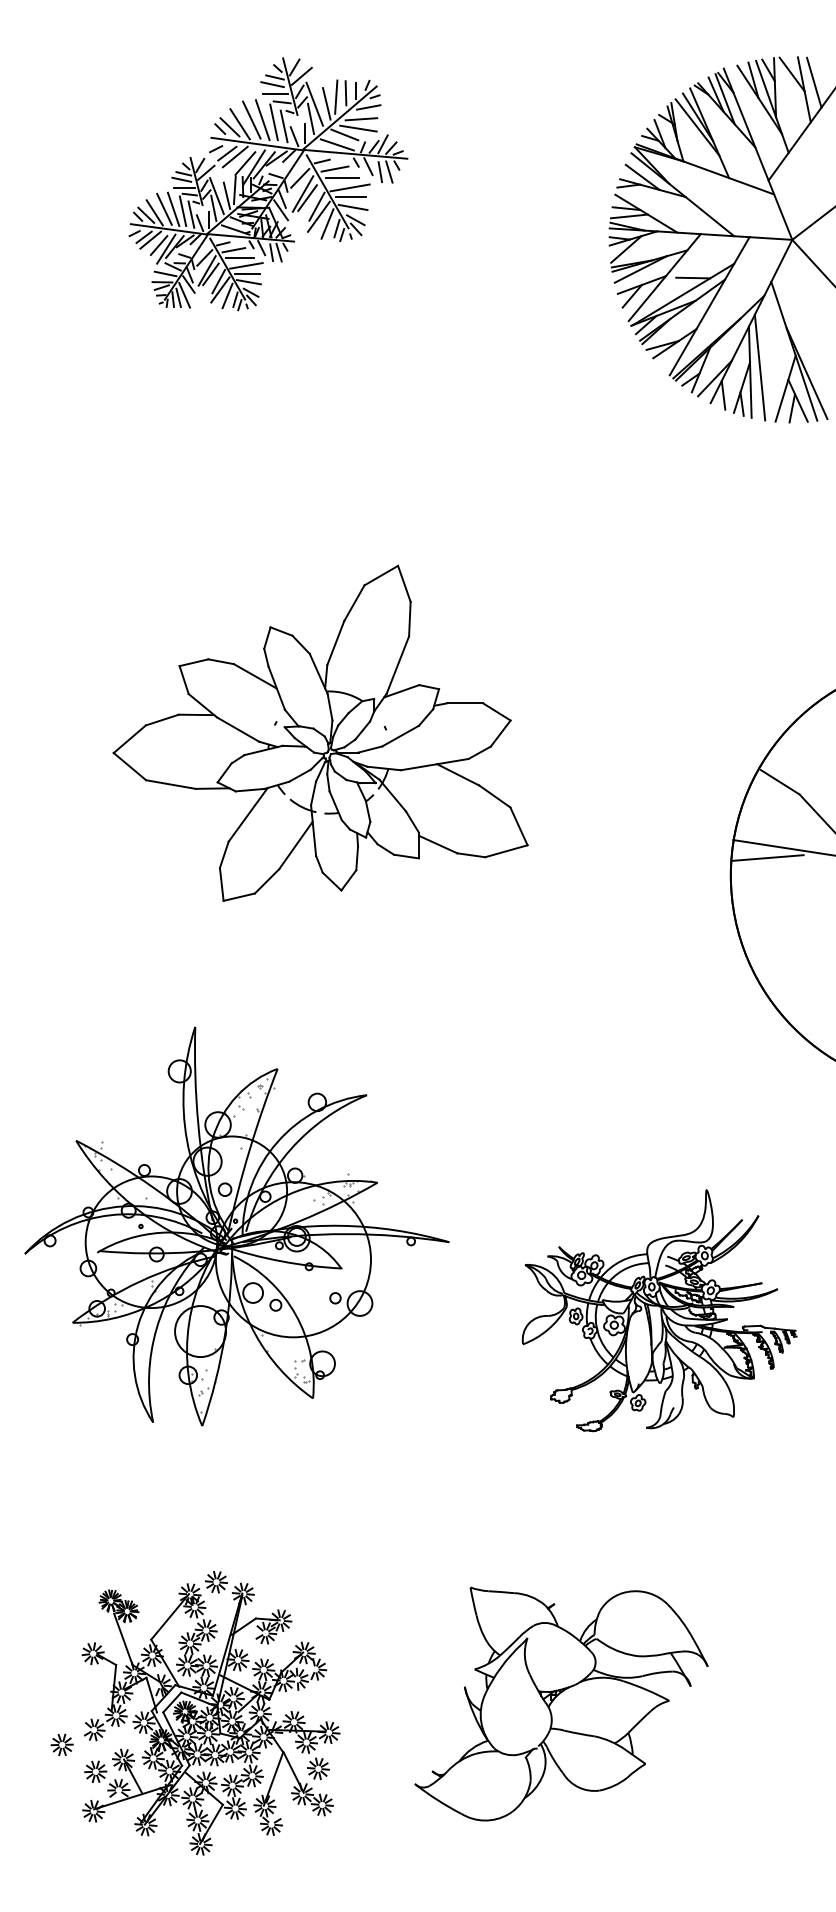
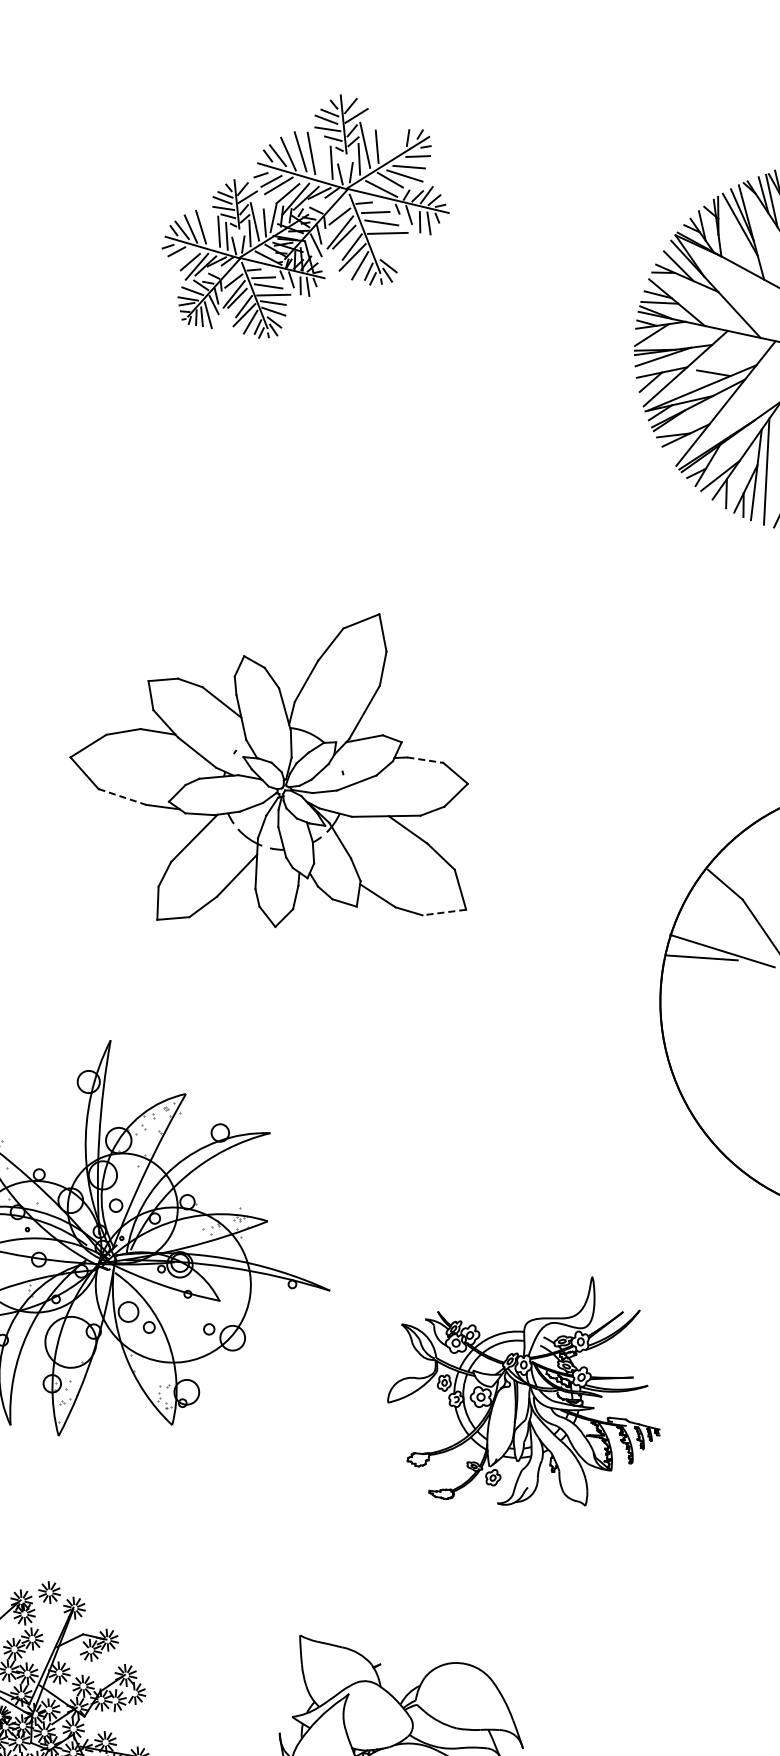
line: (345, 93) -> (397, 139), removed
line: (336, 96) -> (387, 140), removed
line: (273, 122) -> (321, 157), removed
line: (350, 197) -> (386, 242), removed
line: (352, 207) -> (387, 253), removed
line: (173, 208) -> (210, 227), removed
line: (150, 239) -> (182, 254), removed
line: (465, 703) -> (425, 760), solid -> dashed
line: (171, 784) -> (123, 797), solid -> dashed
line: (505, 851) -> (443, 912), solid -> dashed

